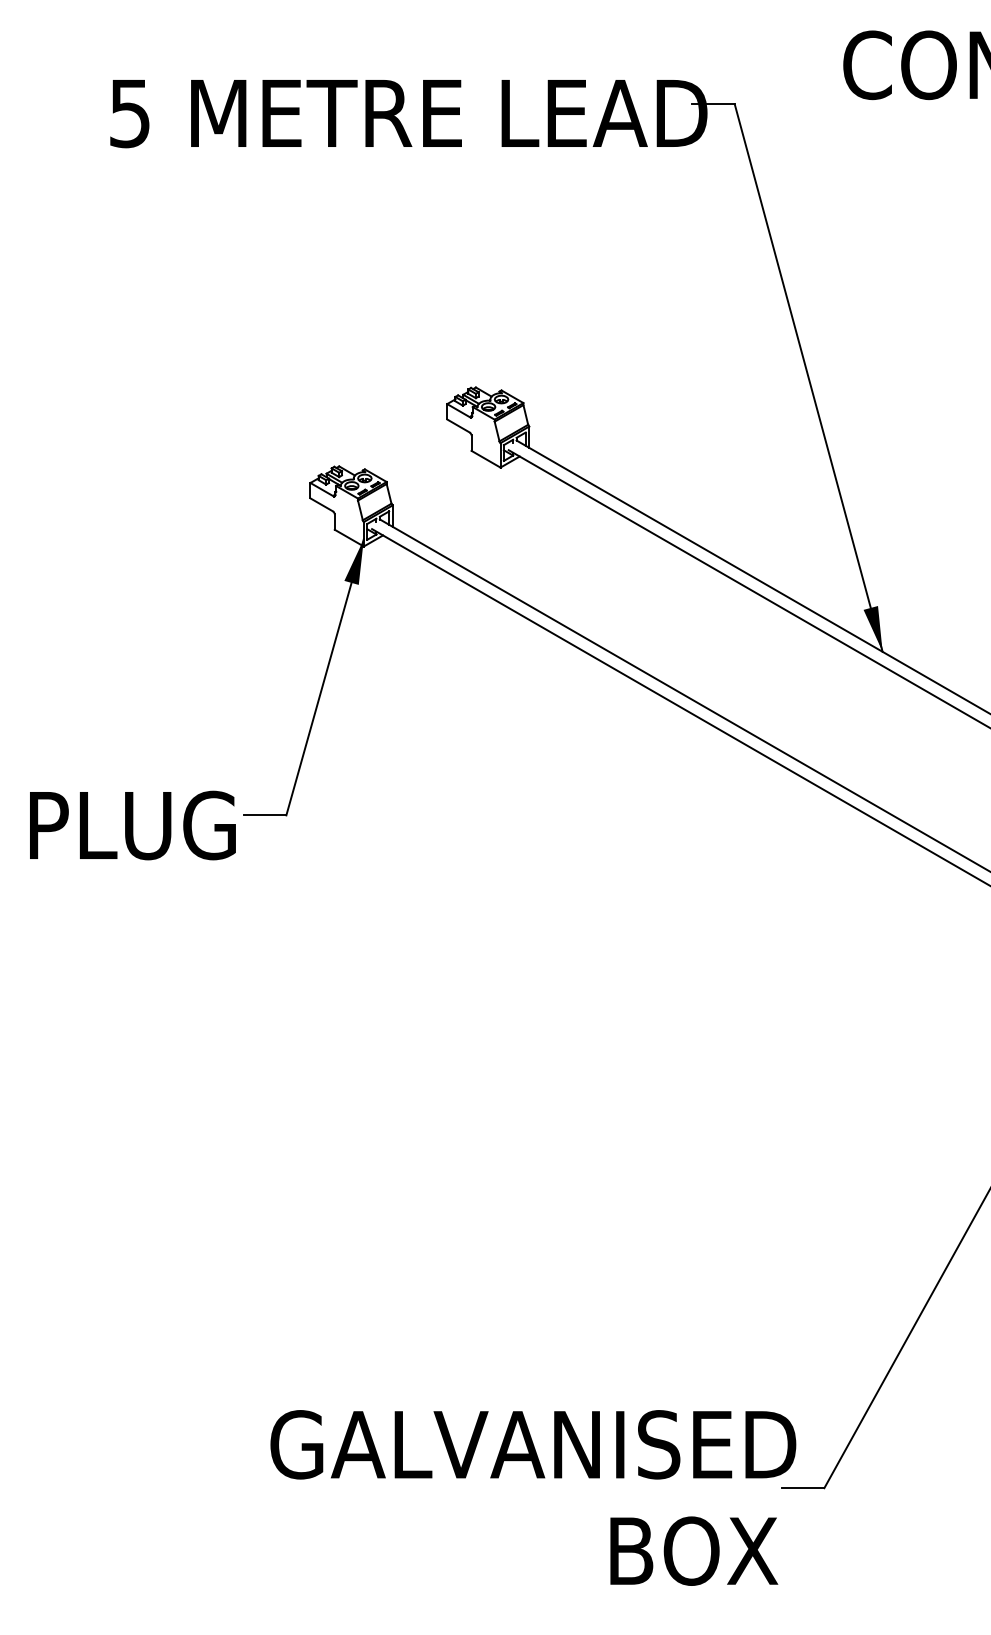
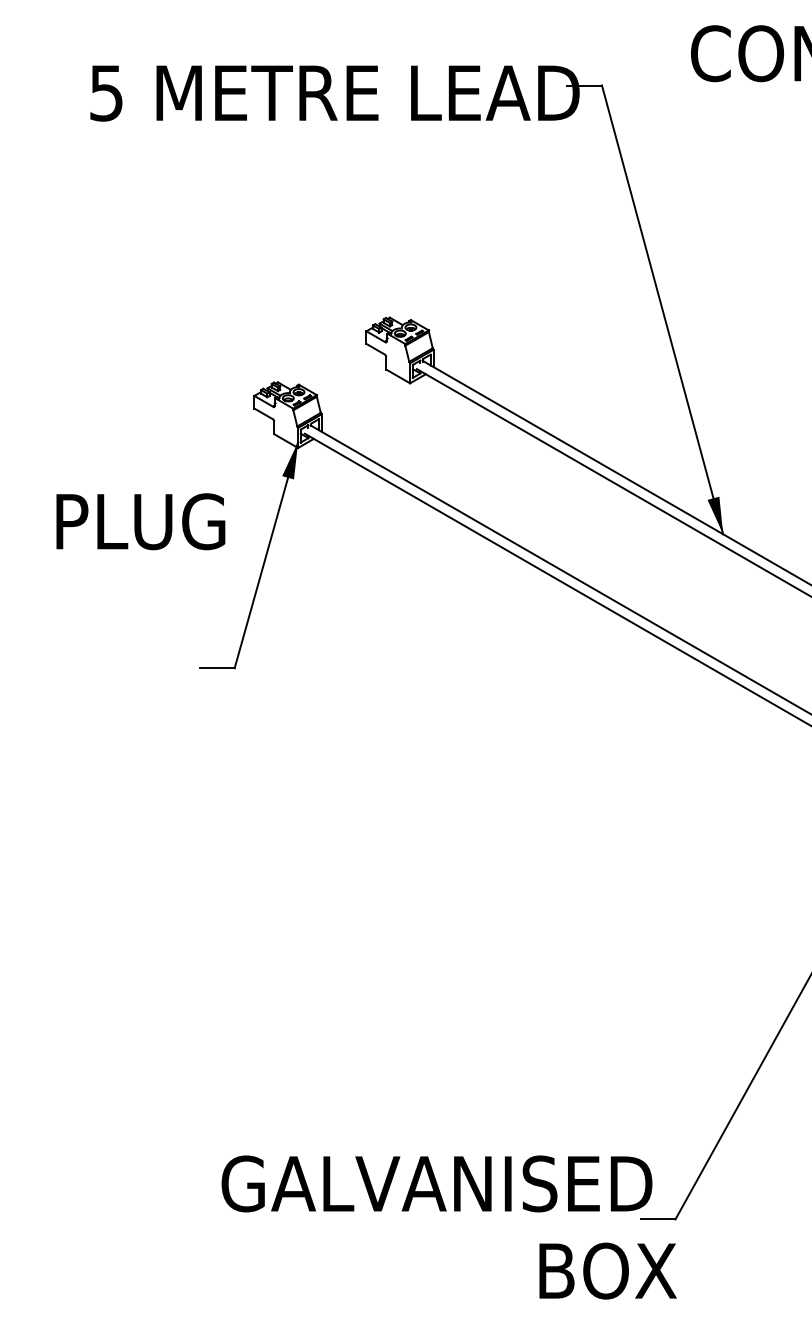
text: (132, 825) -> (140, 521), moved
text: (694, 1550) -> (608, 1270), moved

